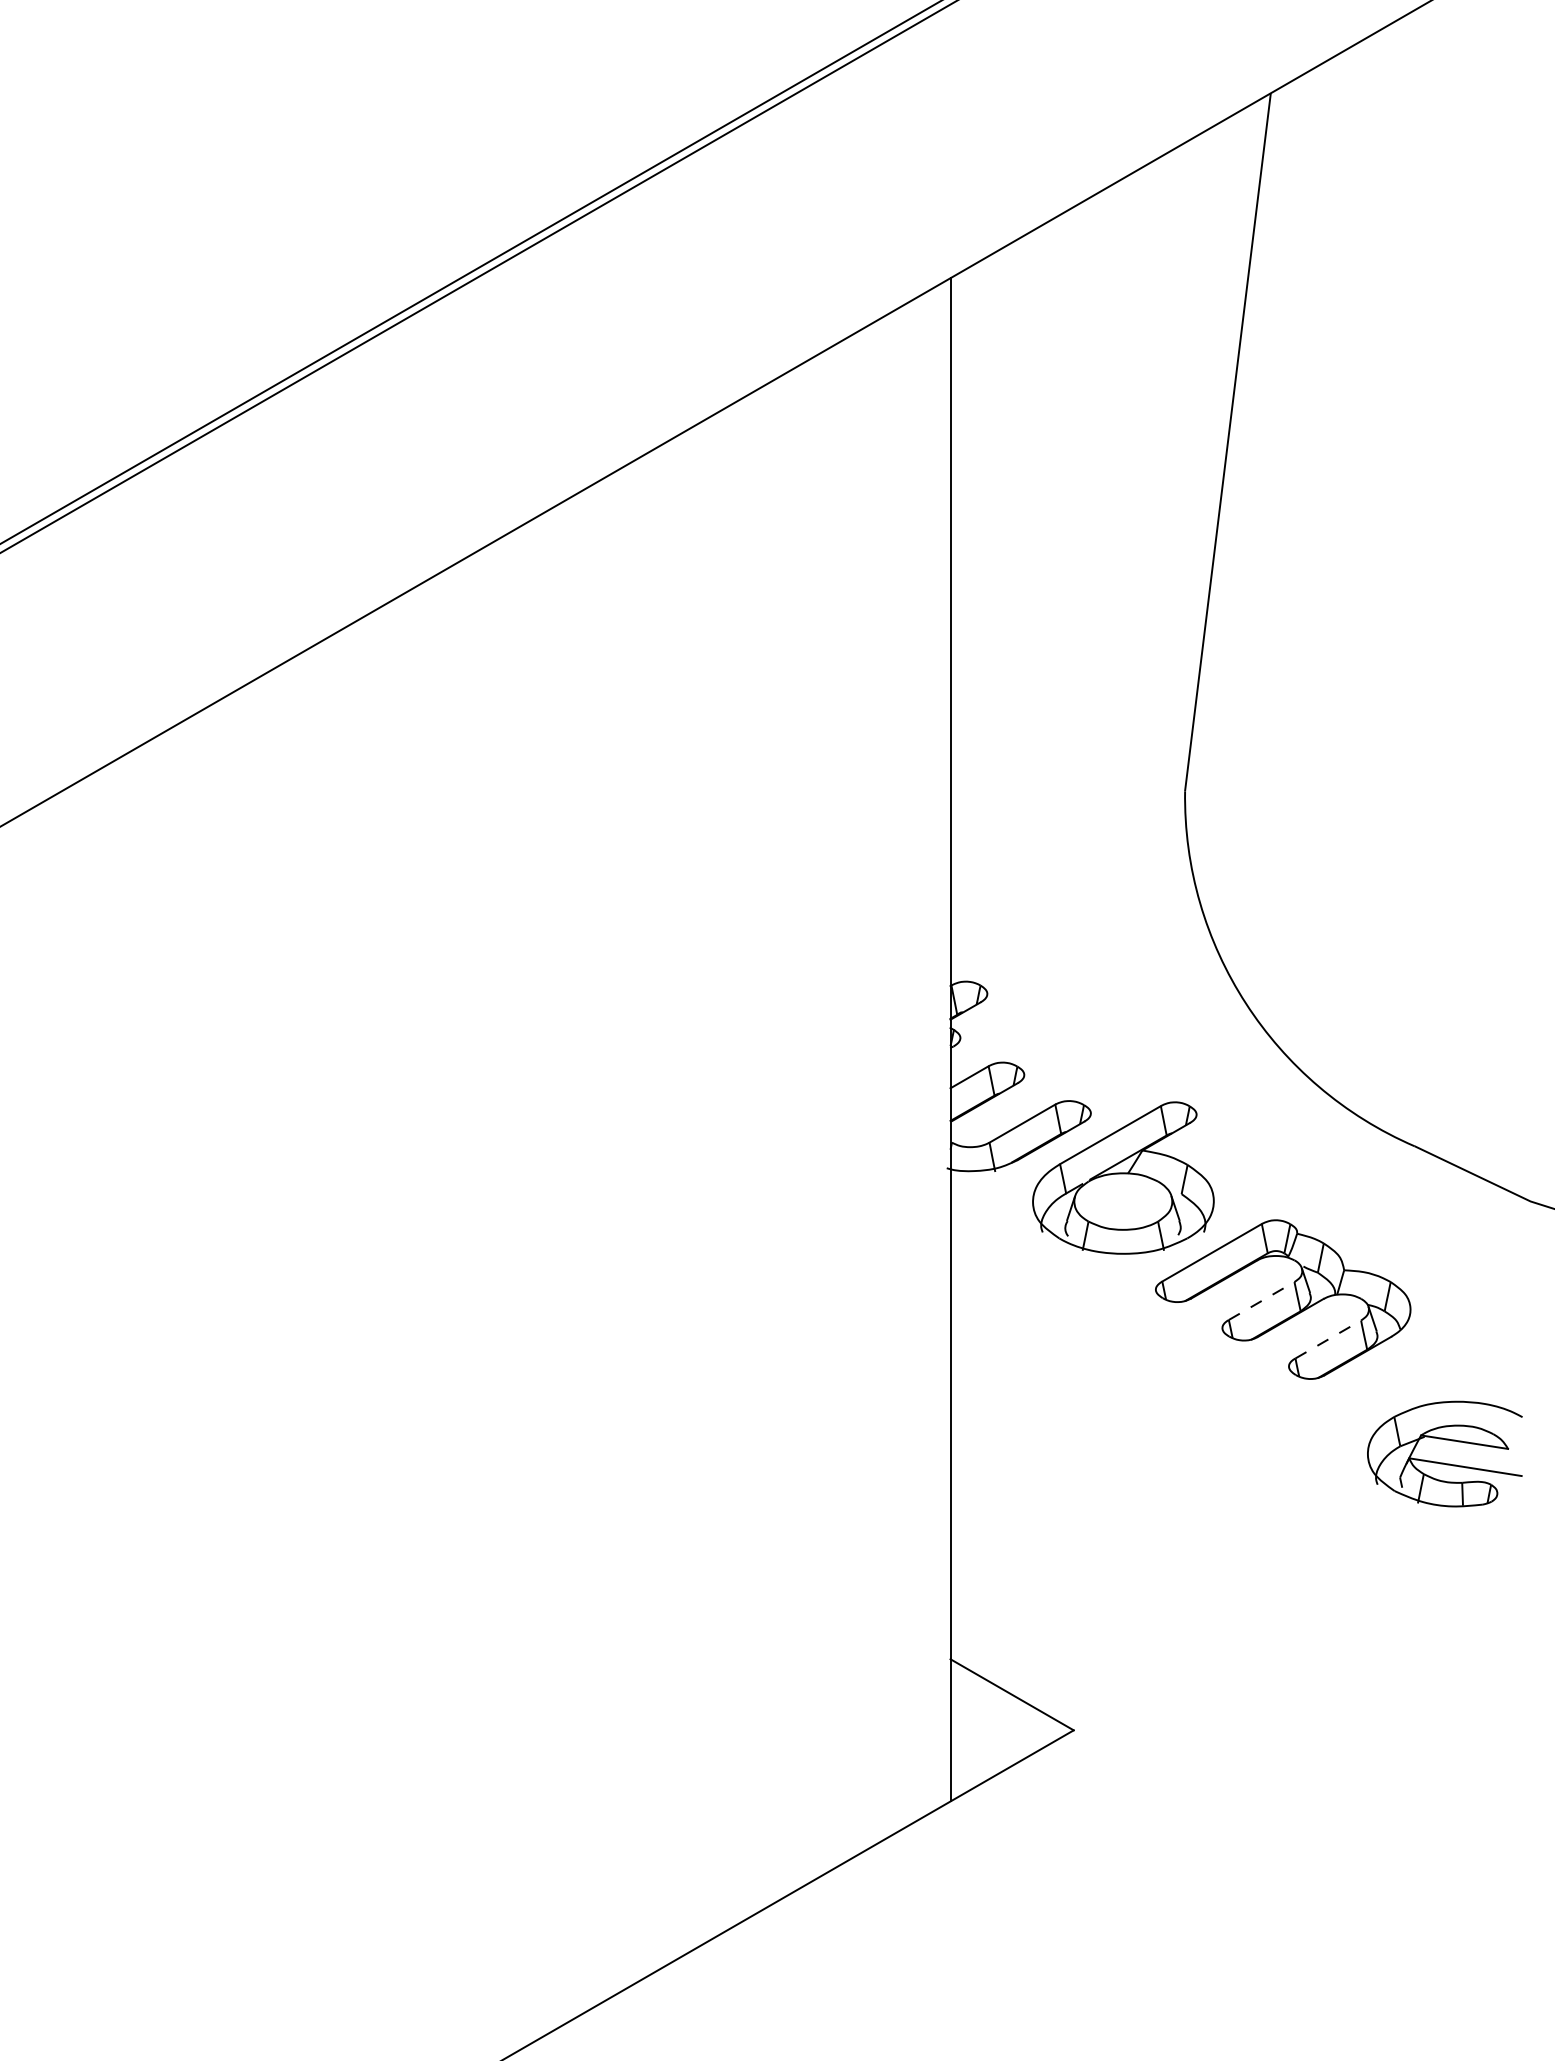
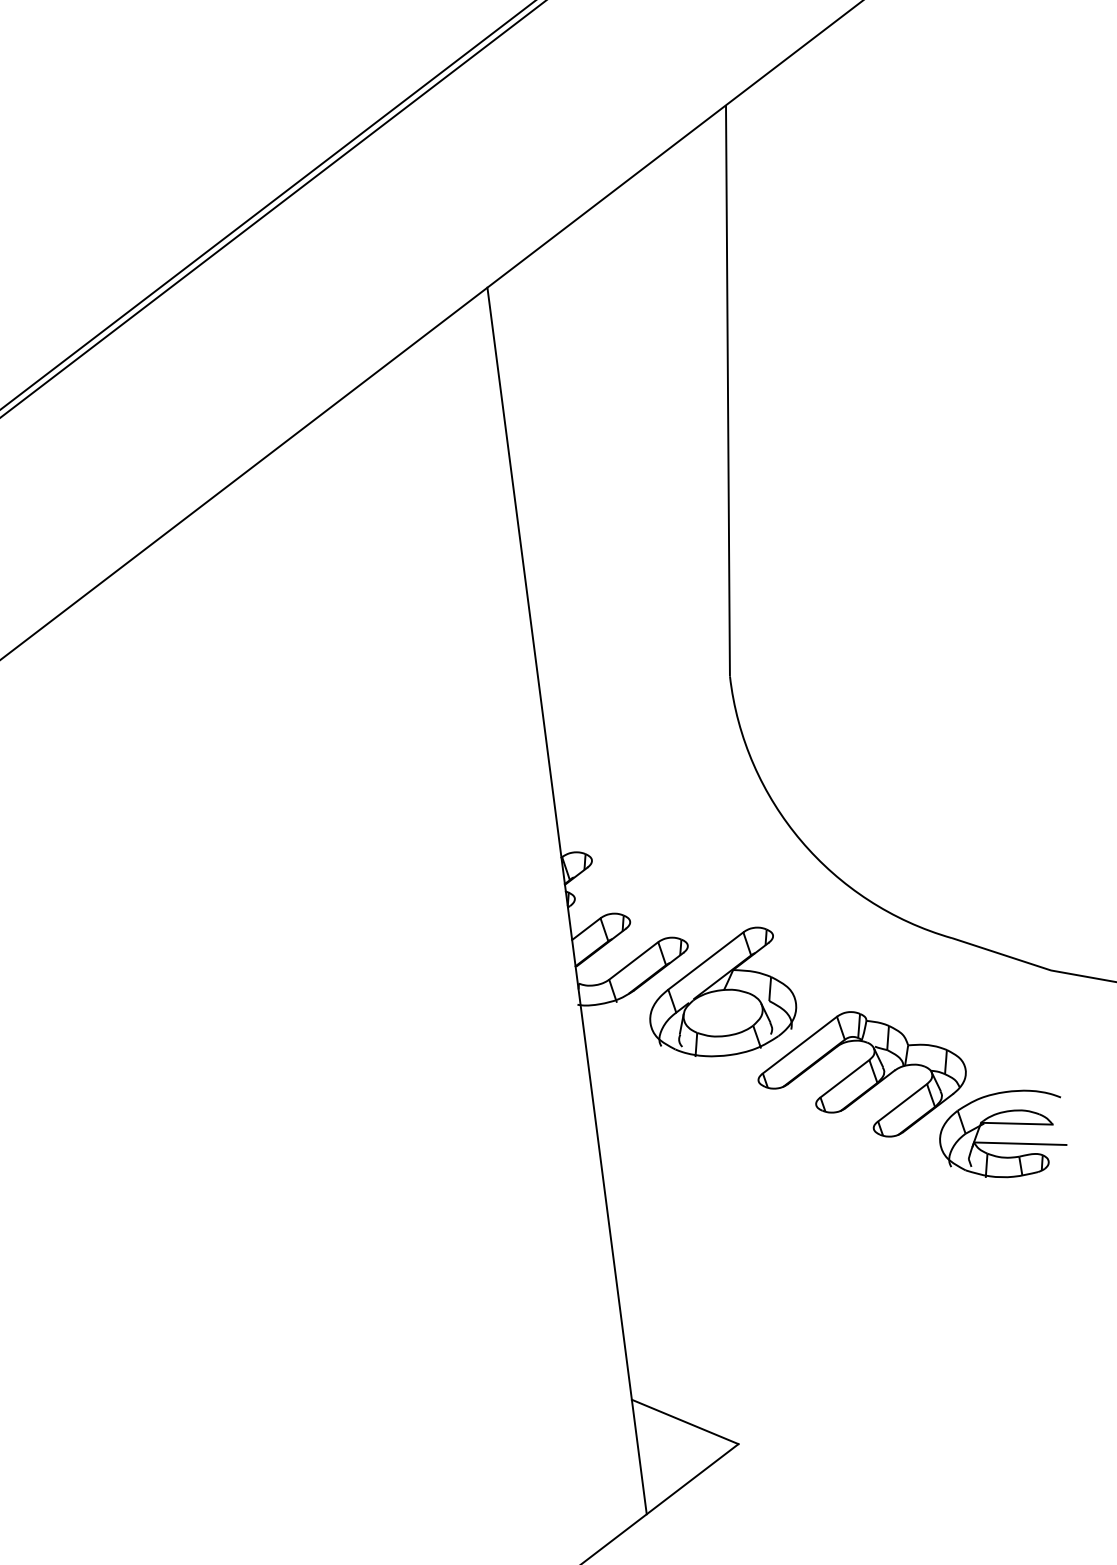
line: (1261, 1301) -> (844, 1079), dashed -> solid
line: (1328, 1339) -> (902, 1102), dashed -> solid
part: (1443, 1462) -> (1002, 1142), moved

